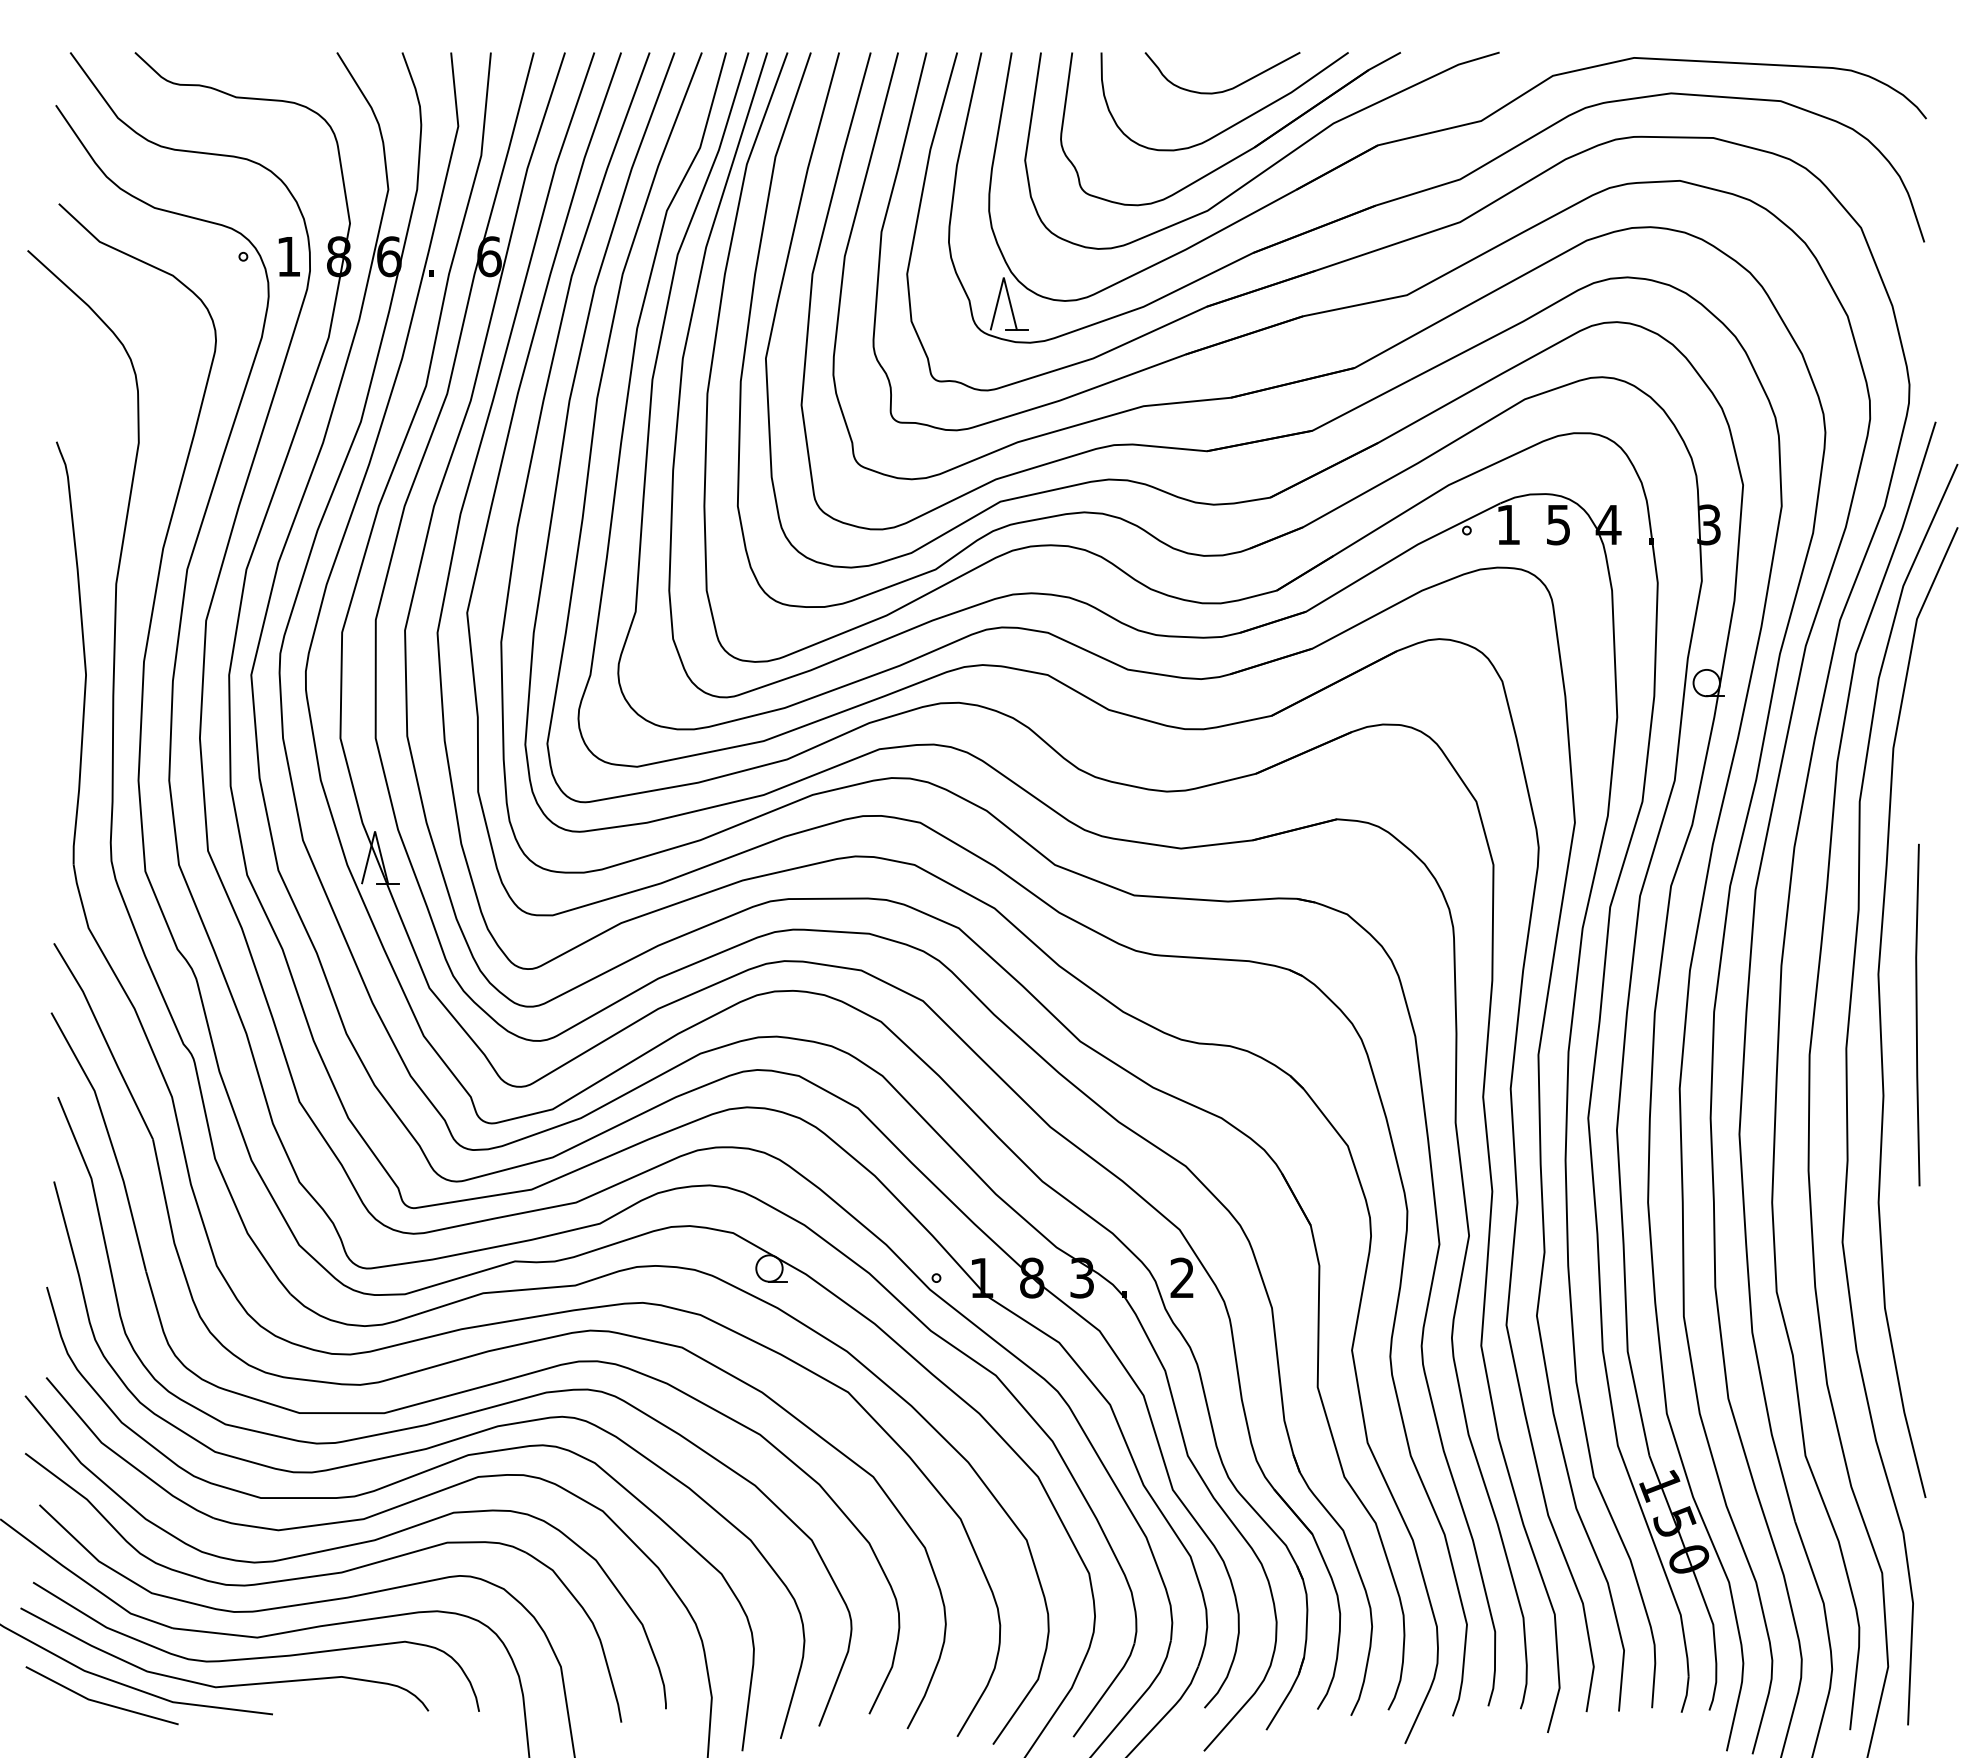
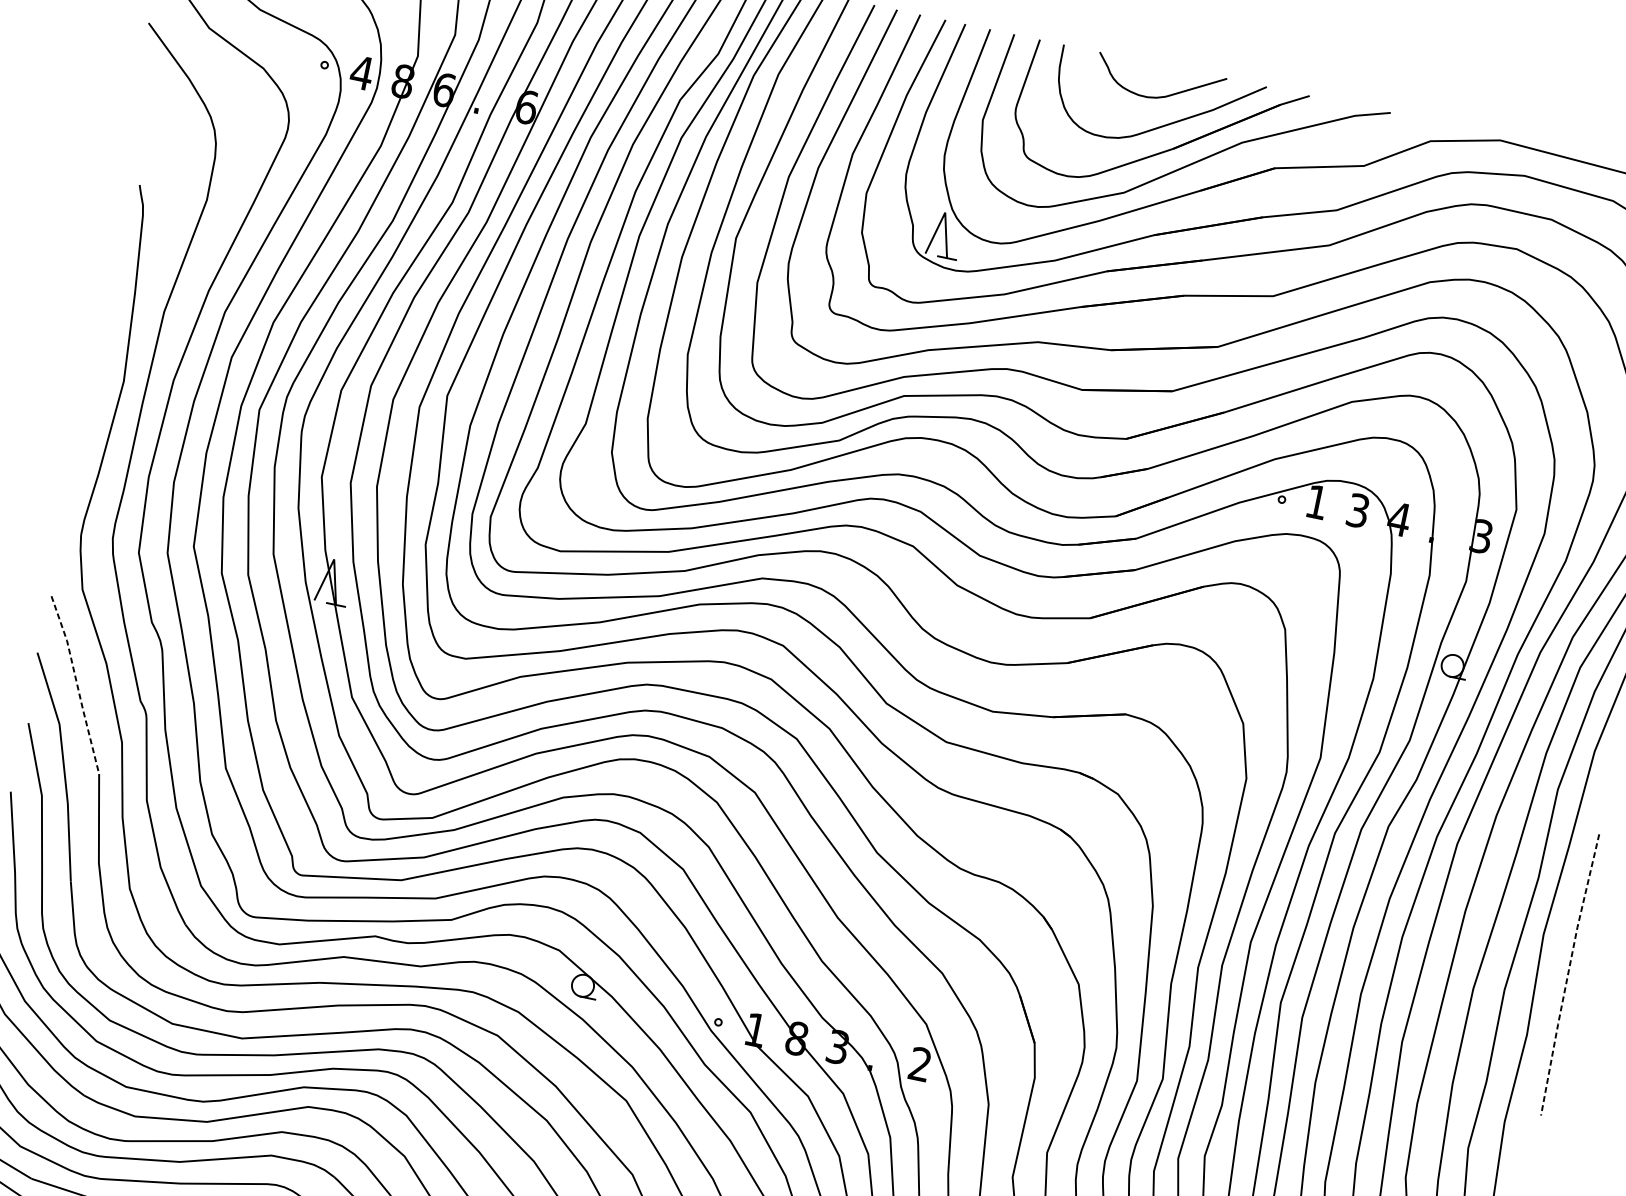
text: (288, 256) -> (361, 72), 1 -> 4
text: (1558, 524) -> (1358, 510), 5 -> 3
line: (1916, 1015) -> (1567, 974), solid -> dashed
line: (105, 1040) -> (77, 684), solid -> dashed

